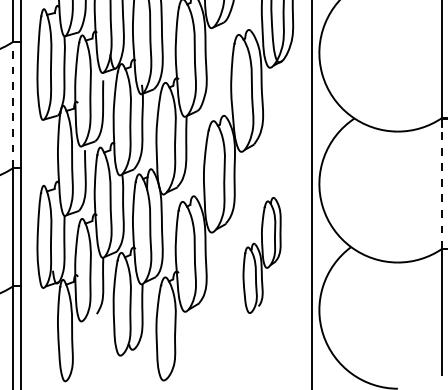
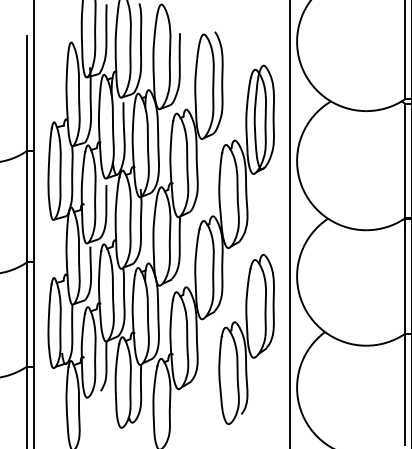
line: (13, 104) -> (27, 206), dashed -> solid
line: (442, 187) -> (405, 279), dashed -> solid
part: (262, 255) -> (246, 339), size x1.67

